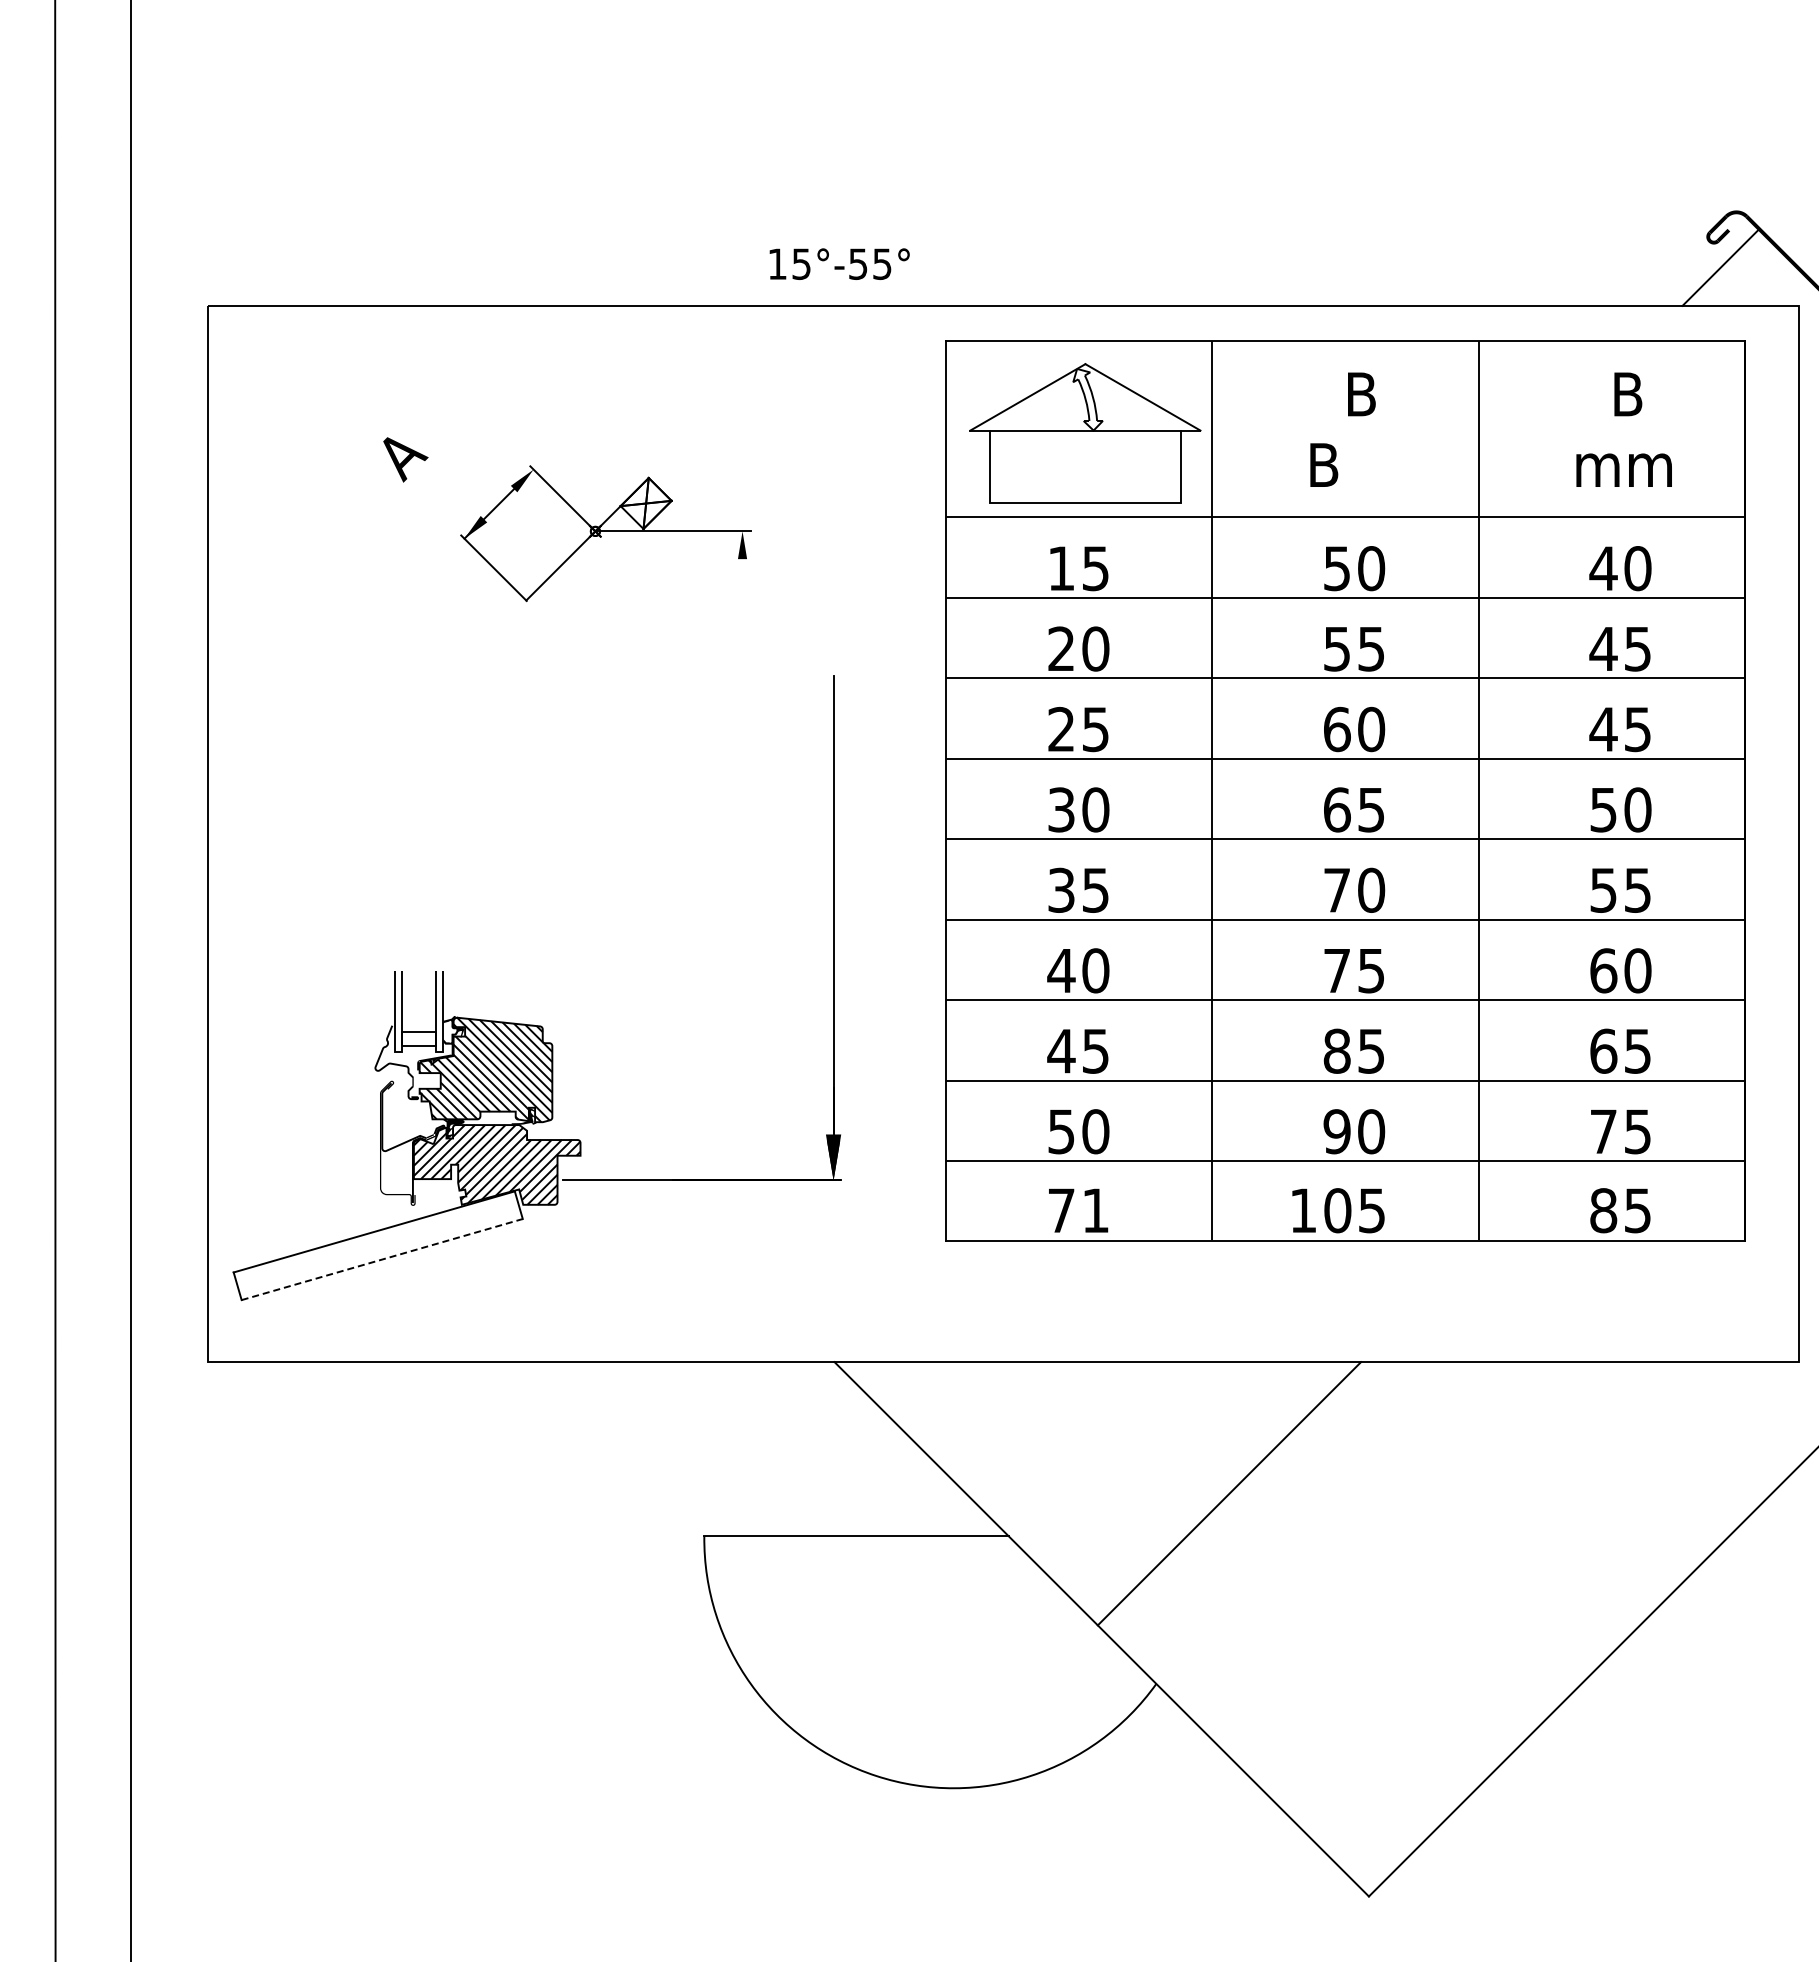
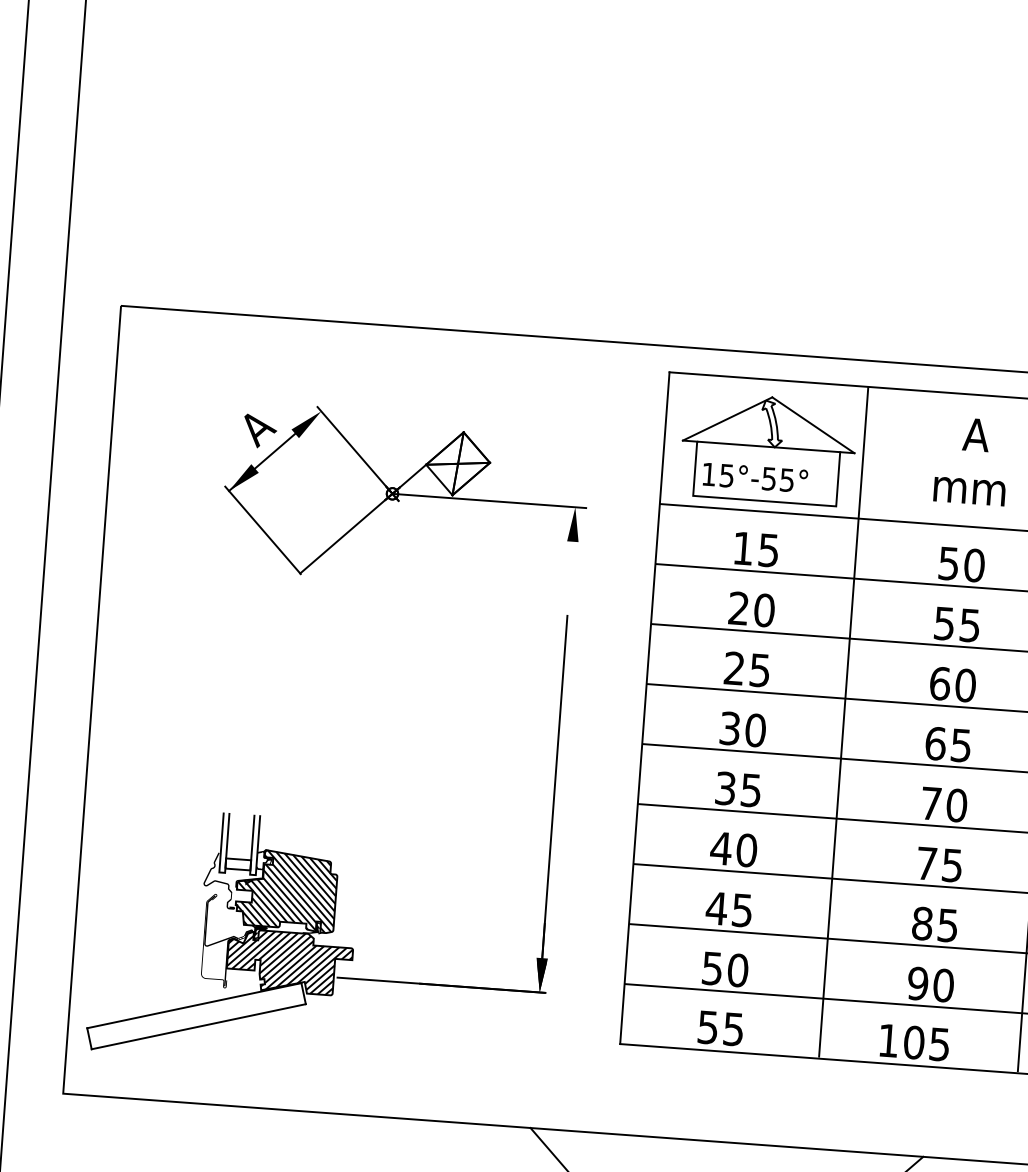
text: (839, 263) -> (755, 477), moved
text: (1360, 394) -> (975, 435), B -> A
text: (1357, 464) -> (969, 487), B -> mm
part: (605, 533) -> (405, 497), size x1.67
text: (1078, 1210) -> (720, 1028), 71 -> 55
line: (382, 1259) -> (198, 1026), dashed -> solid

